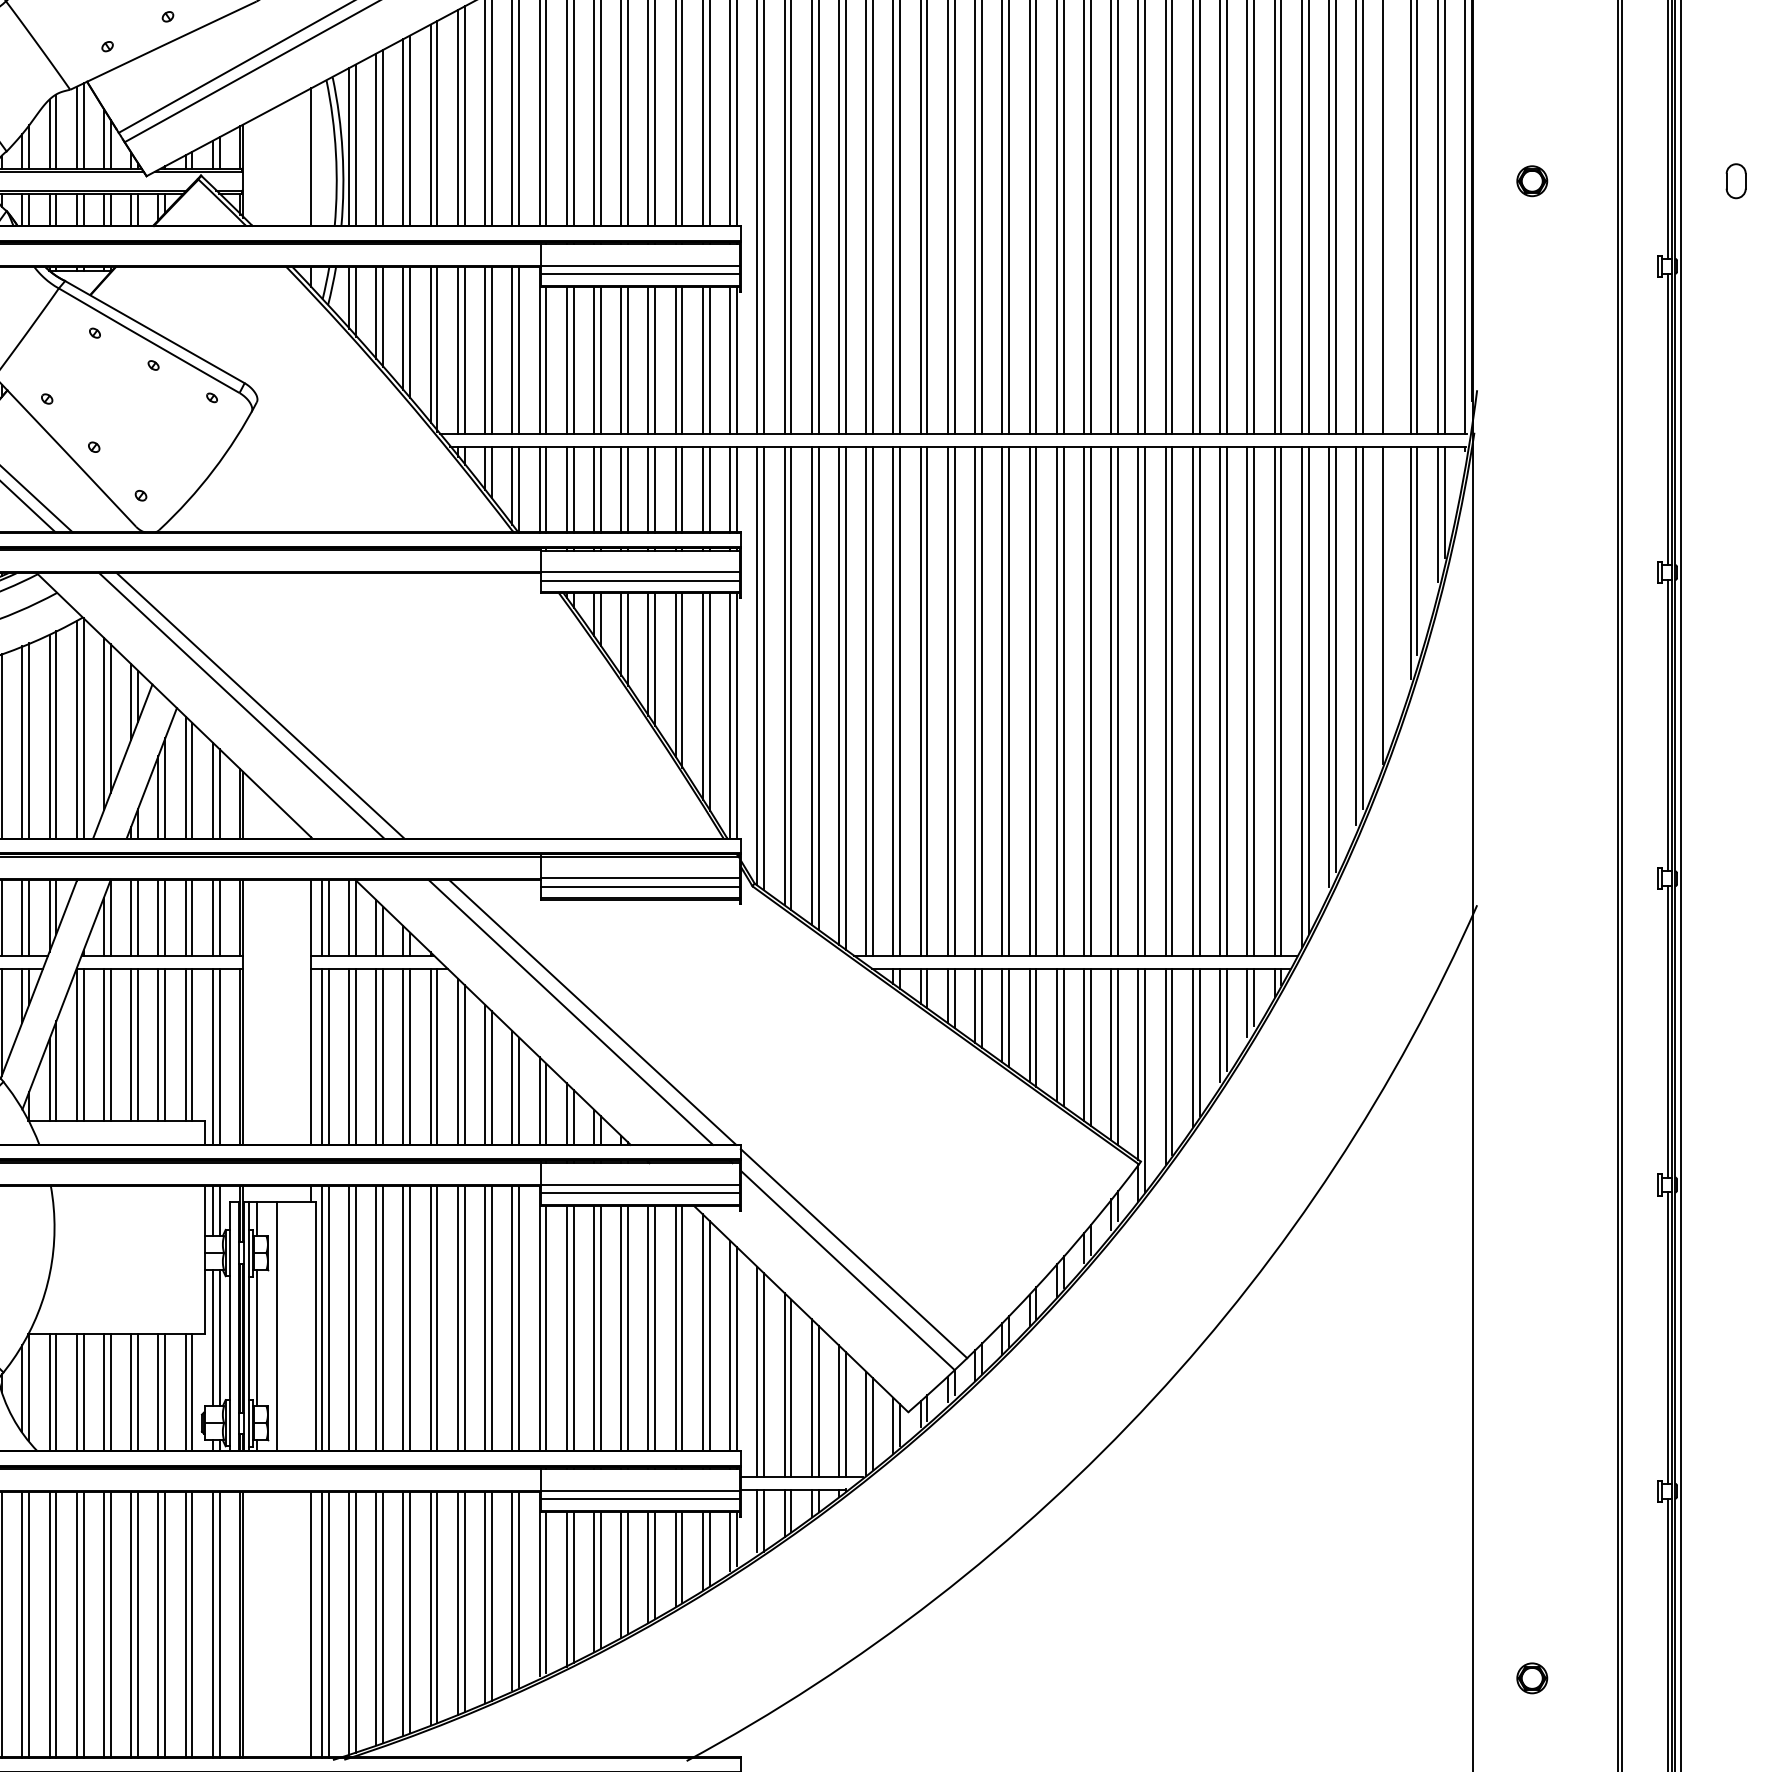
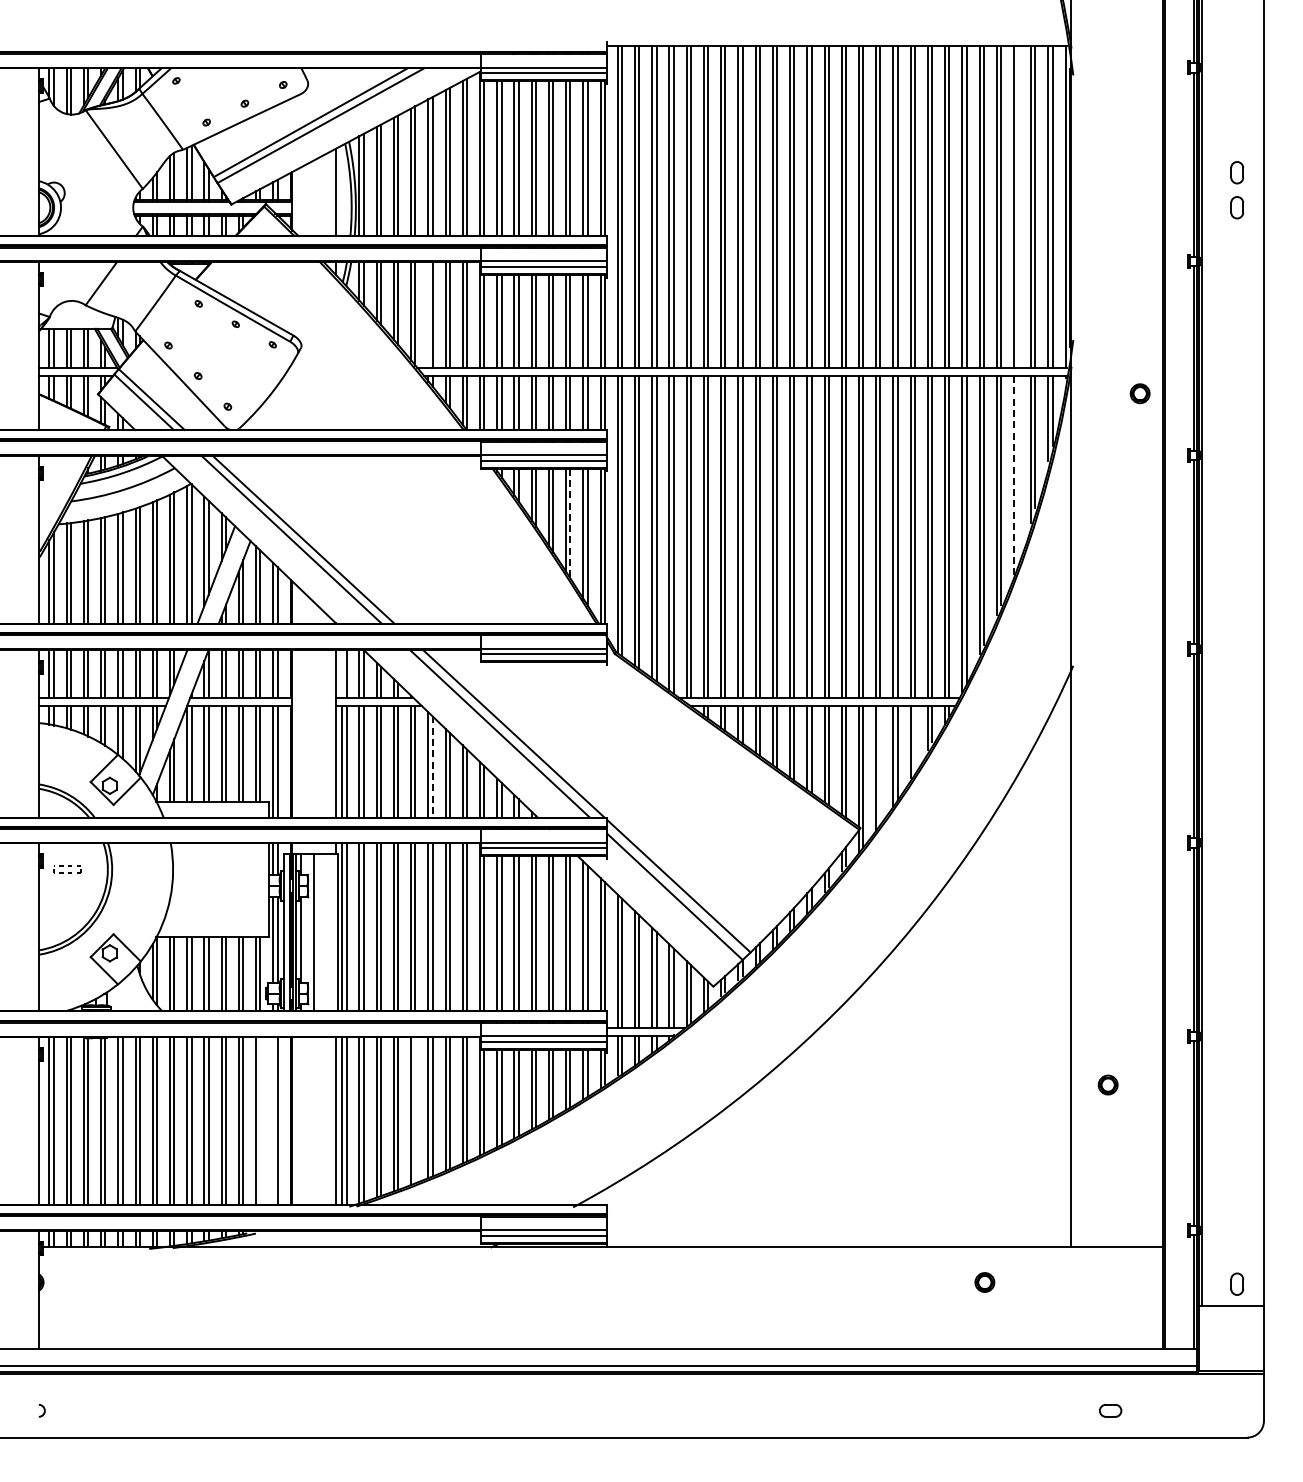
part: (1736, 125) -> (1237, 172), added
part: (1531, 180) -> (1139, 393), moved
line: (458, 349) -> (428, 314), removed
line: (1382, 605) -> (1013, 476), solid -> dashed
line: (682, 681) -> (570, 524), solid -> dashed
line: (322, 917) -> (342, 673), removed
line: (1226, 1018) -> (914, 737), removed
line: (1172, 1061) -> (880, 764), removed
line: (464, 1065) -> (432, 767), solid -> dashed
line: (437, 1606) -> (415, 1109), removed
line: (192, 1625) -> (260, 1121), removed
line: (213, 1625) -> (273, 1121), removed
part: (1531, 1677) -> (1107, 1084), moved

